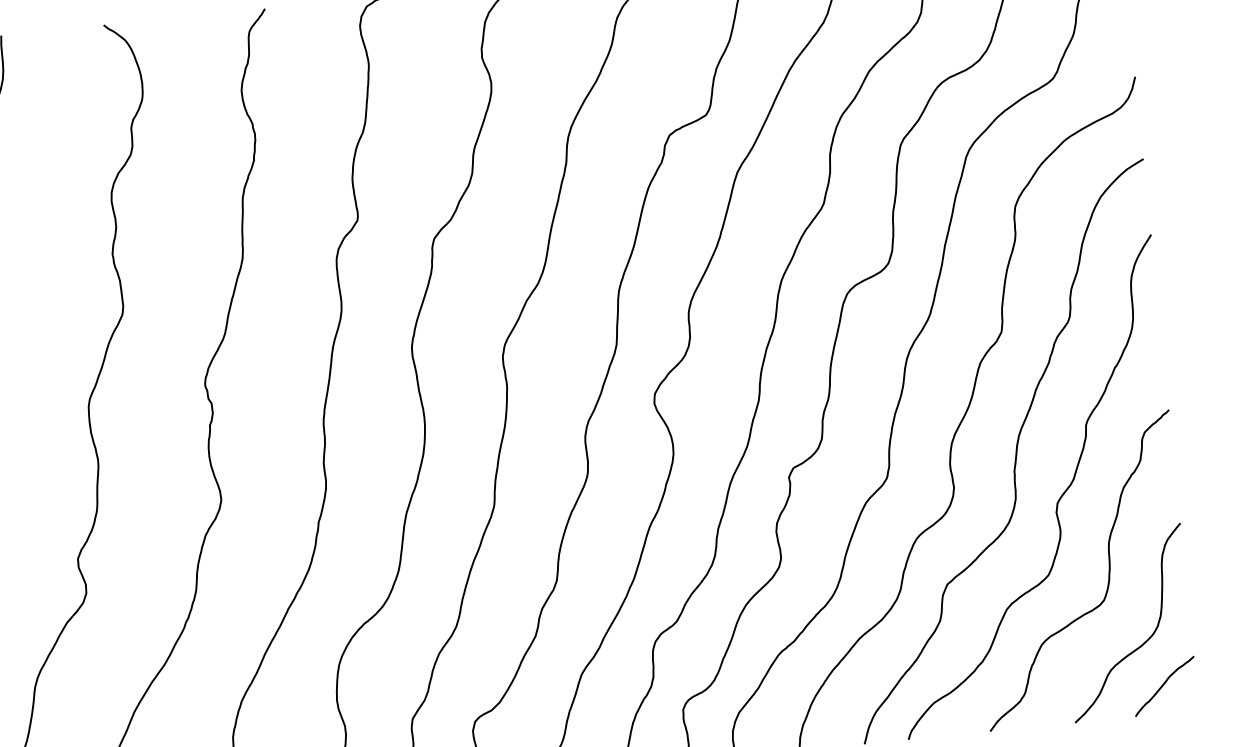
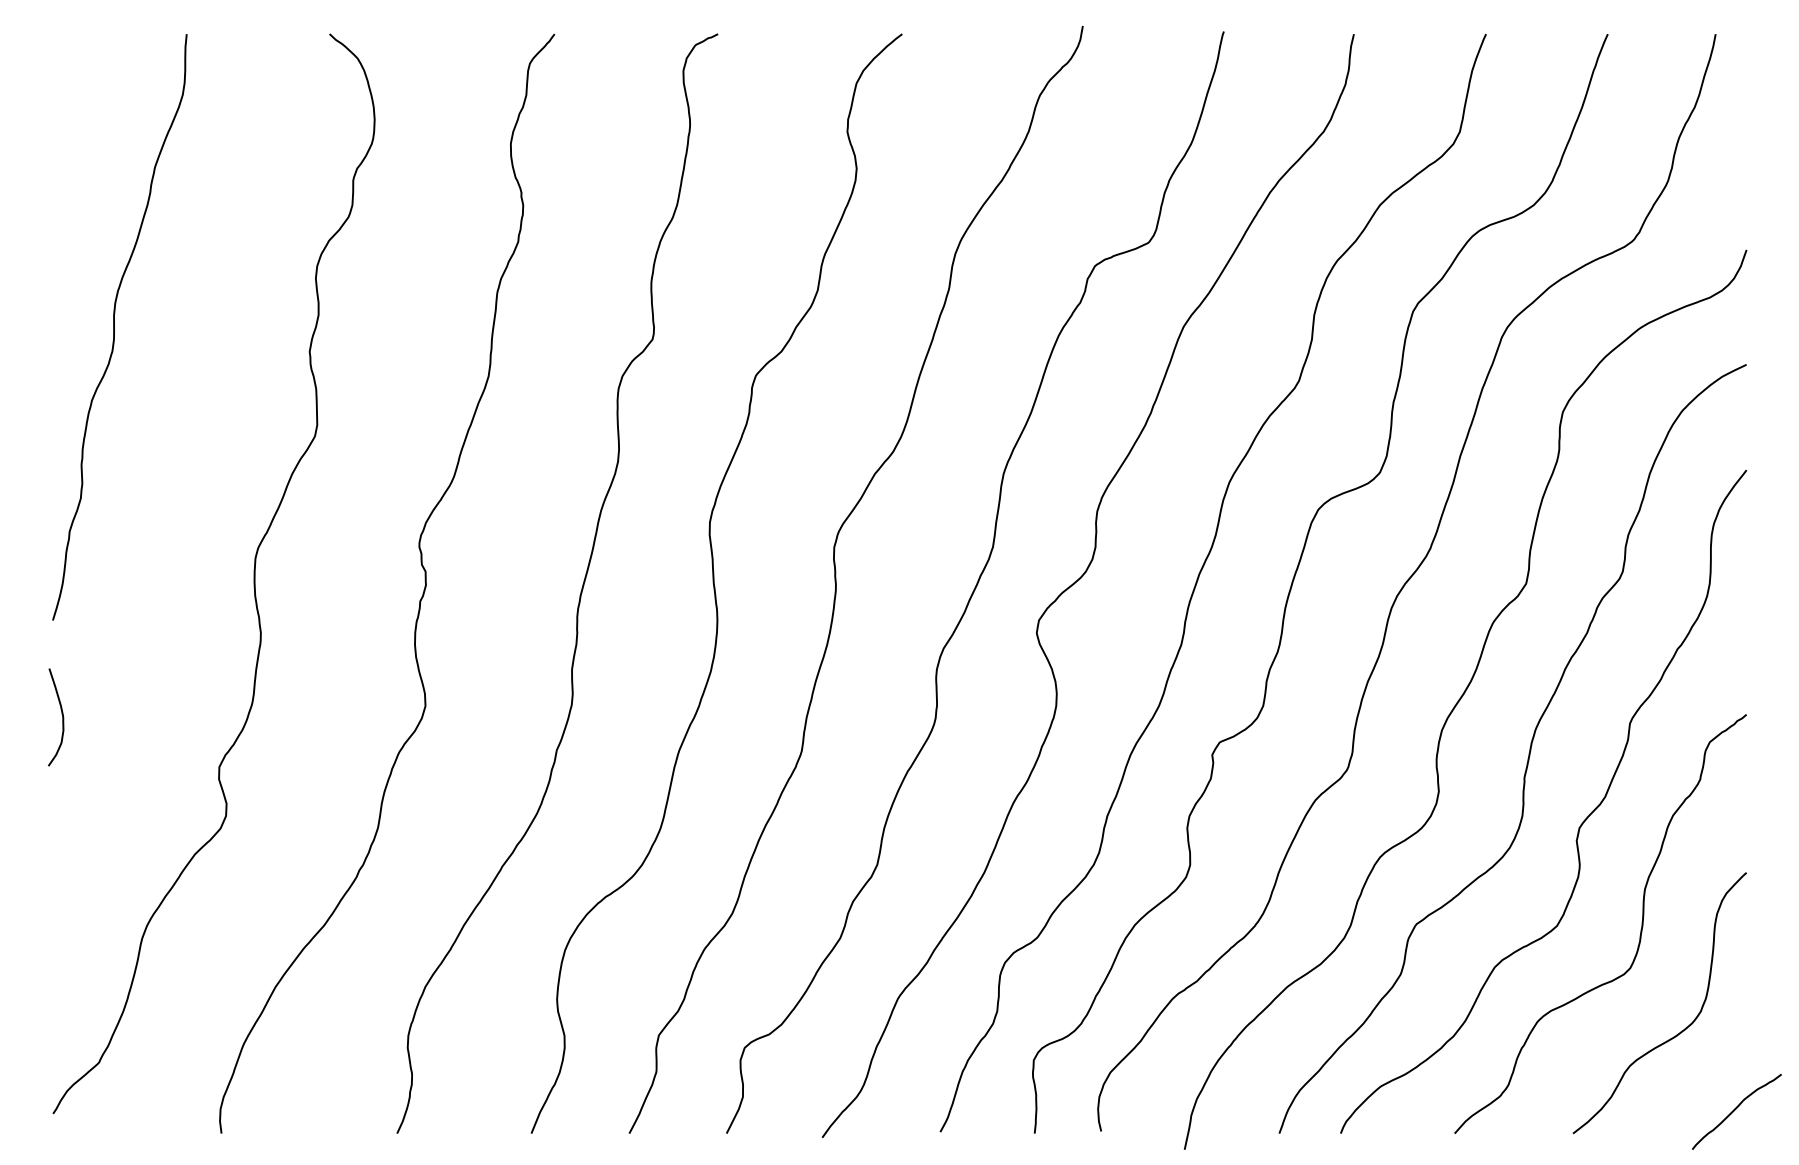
curve: (1163, 685) -> (1735, 1110), moved

